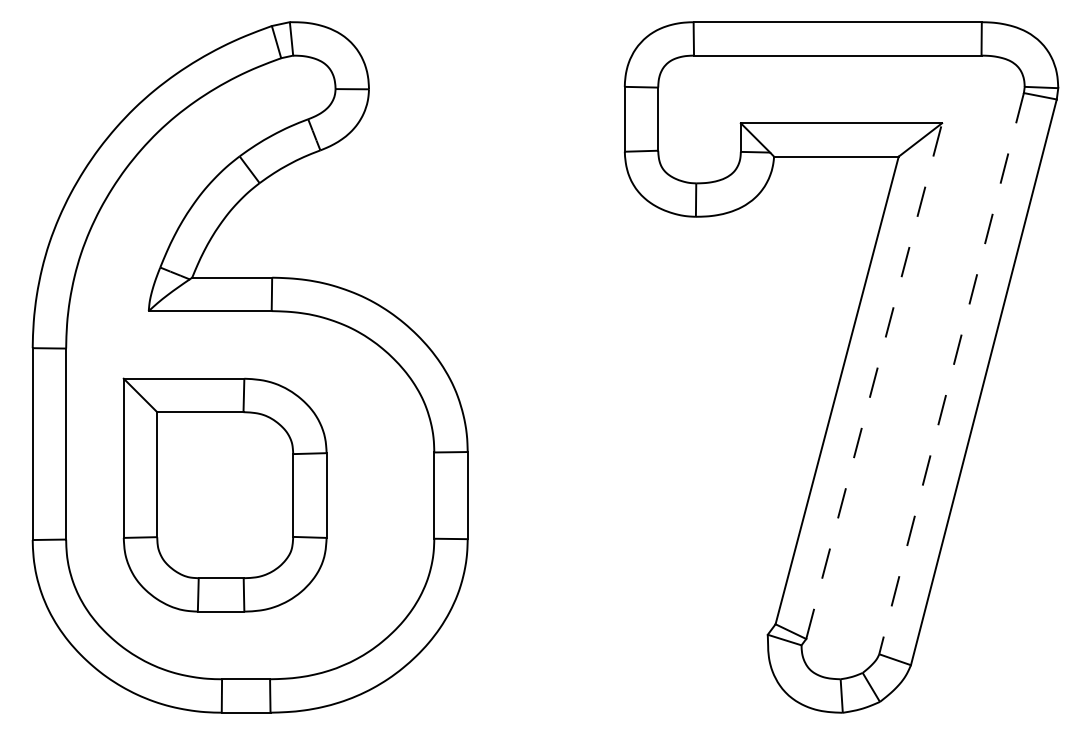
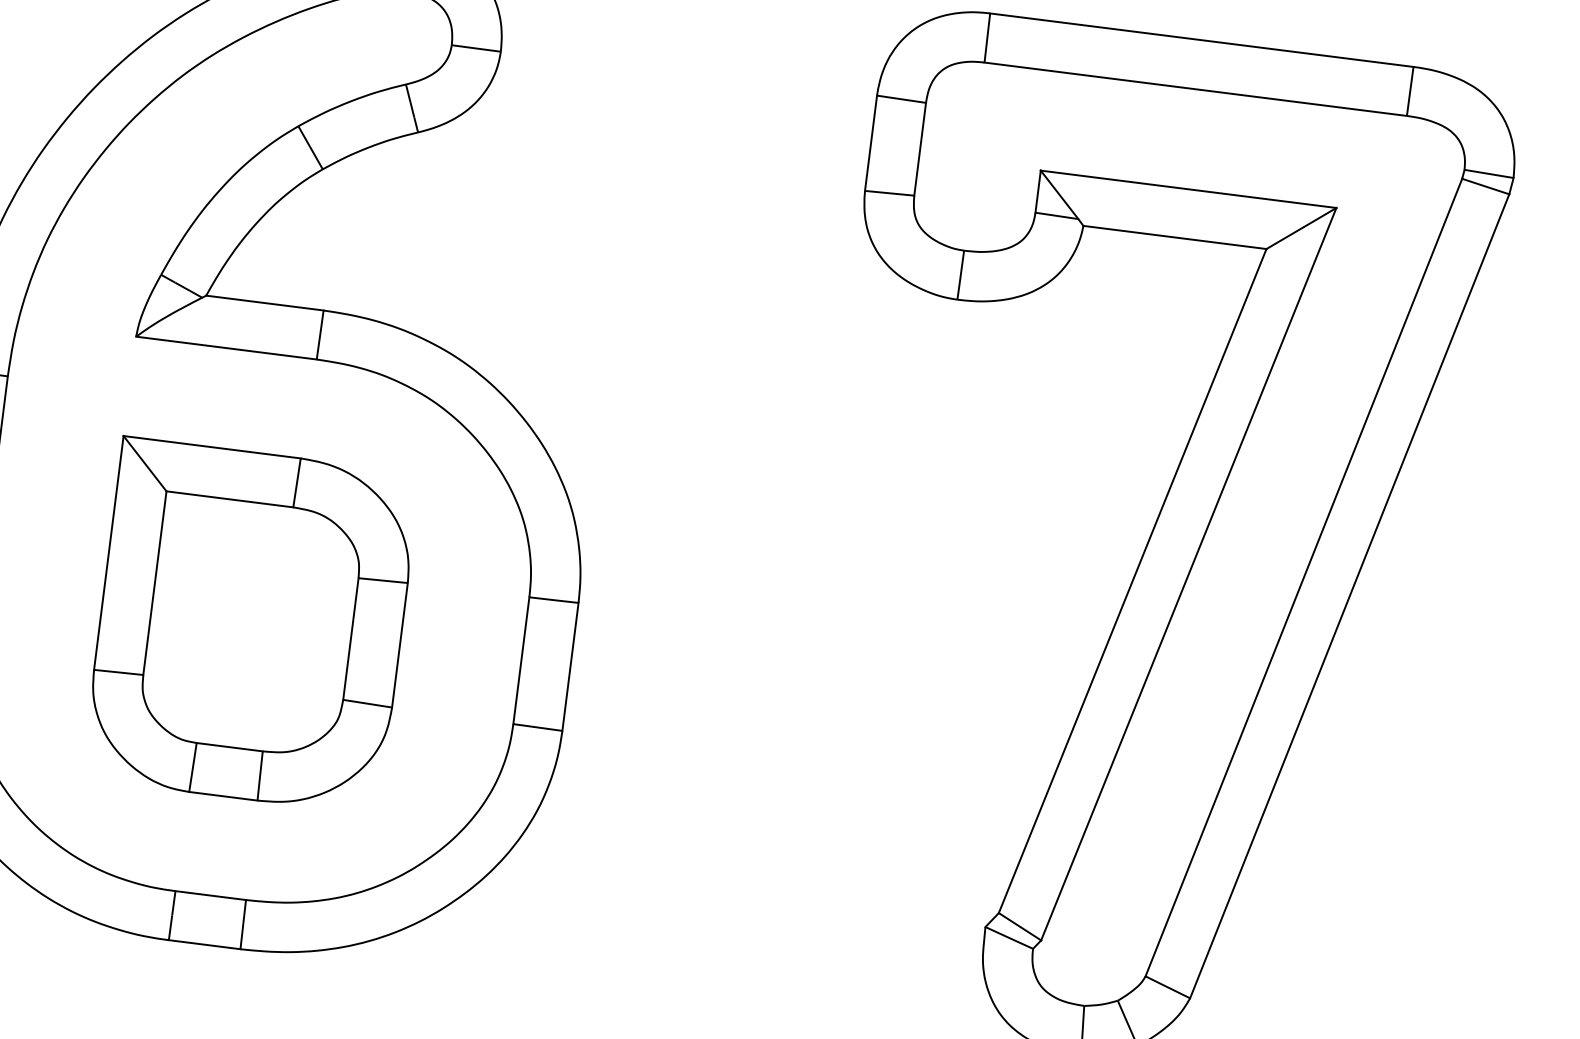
line: (951, 373) -> (1303, 577), dashed -> solid
line: (874, 381) -> (1189, 574), dashed -> solid
part: (224, 494) -> (250, 624), moved

